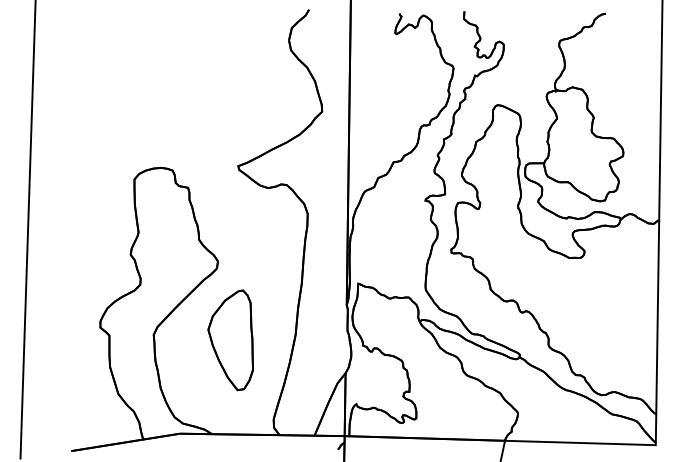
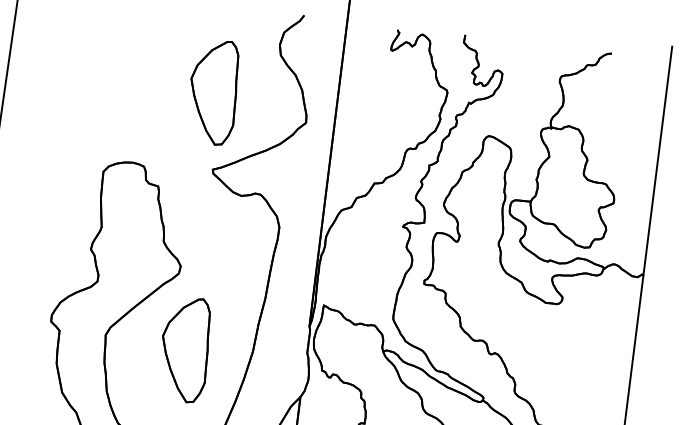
part: (230, 92) -> (213, 92), added

